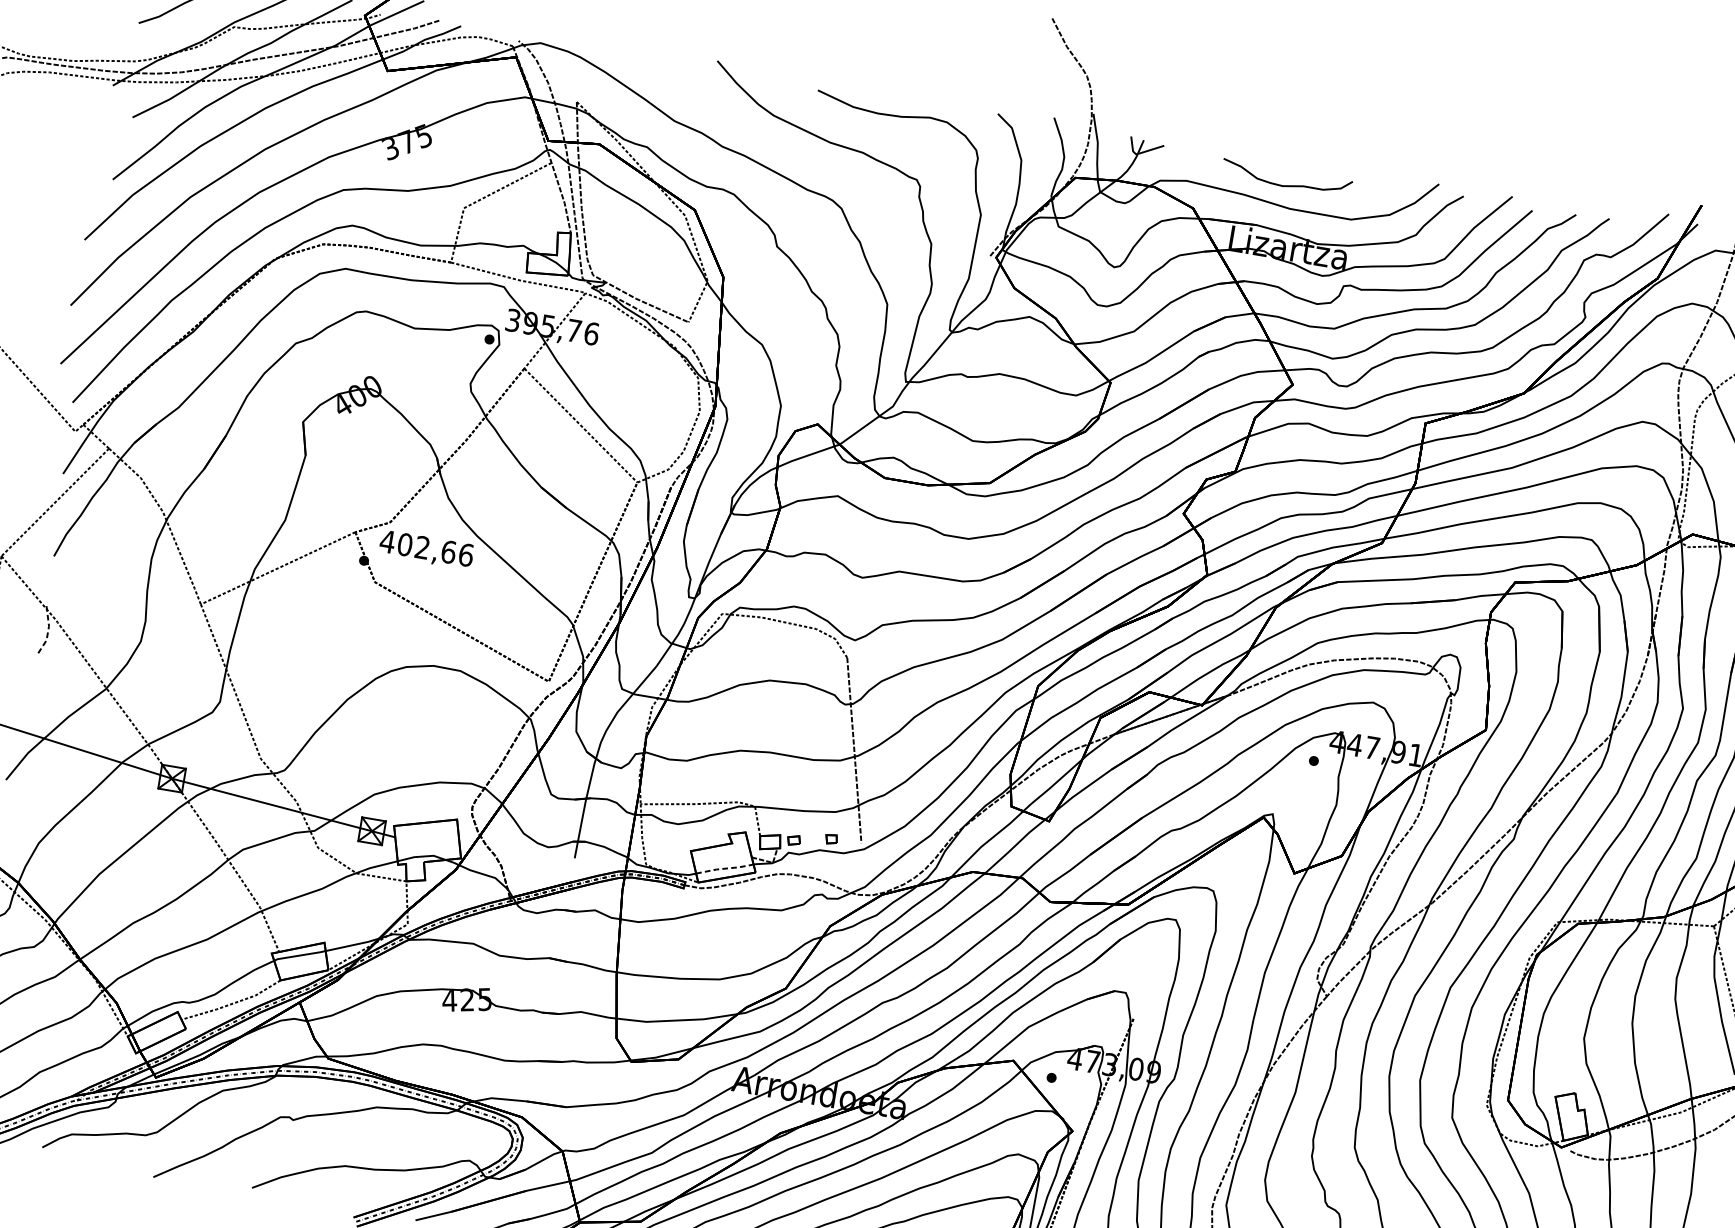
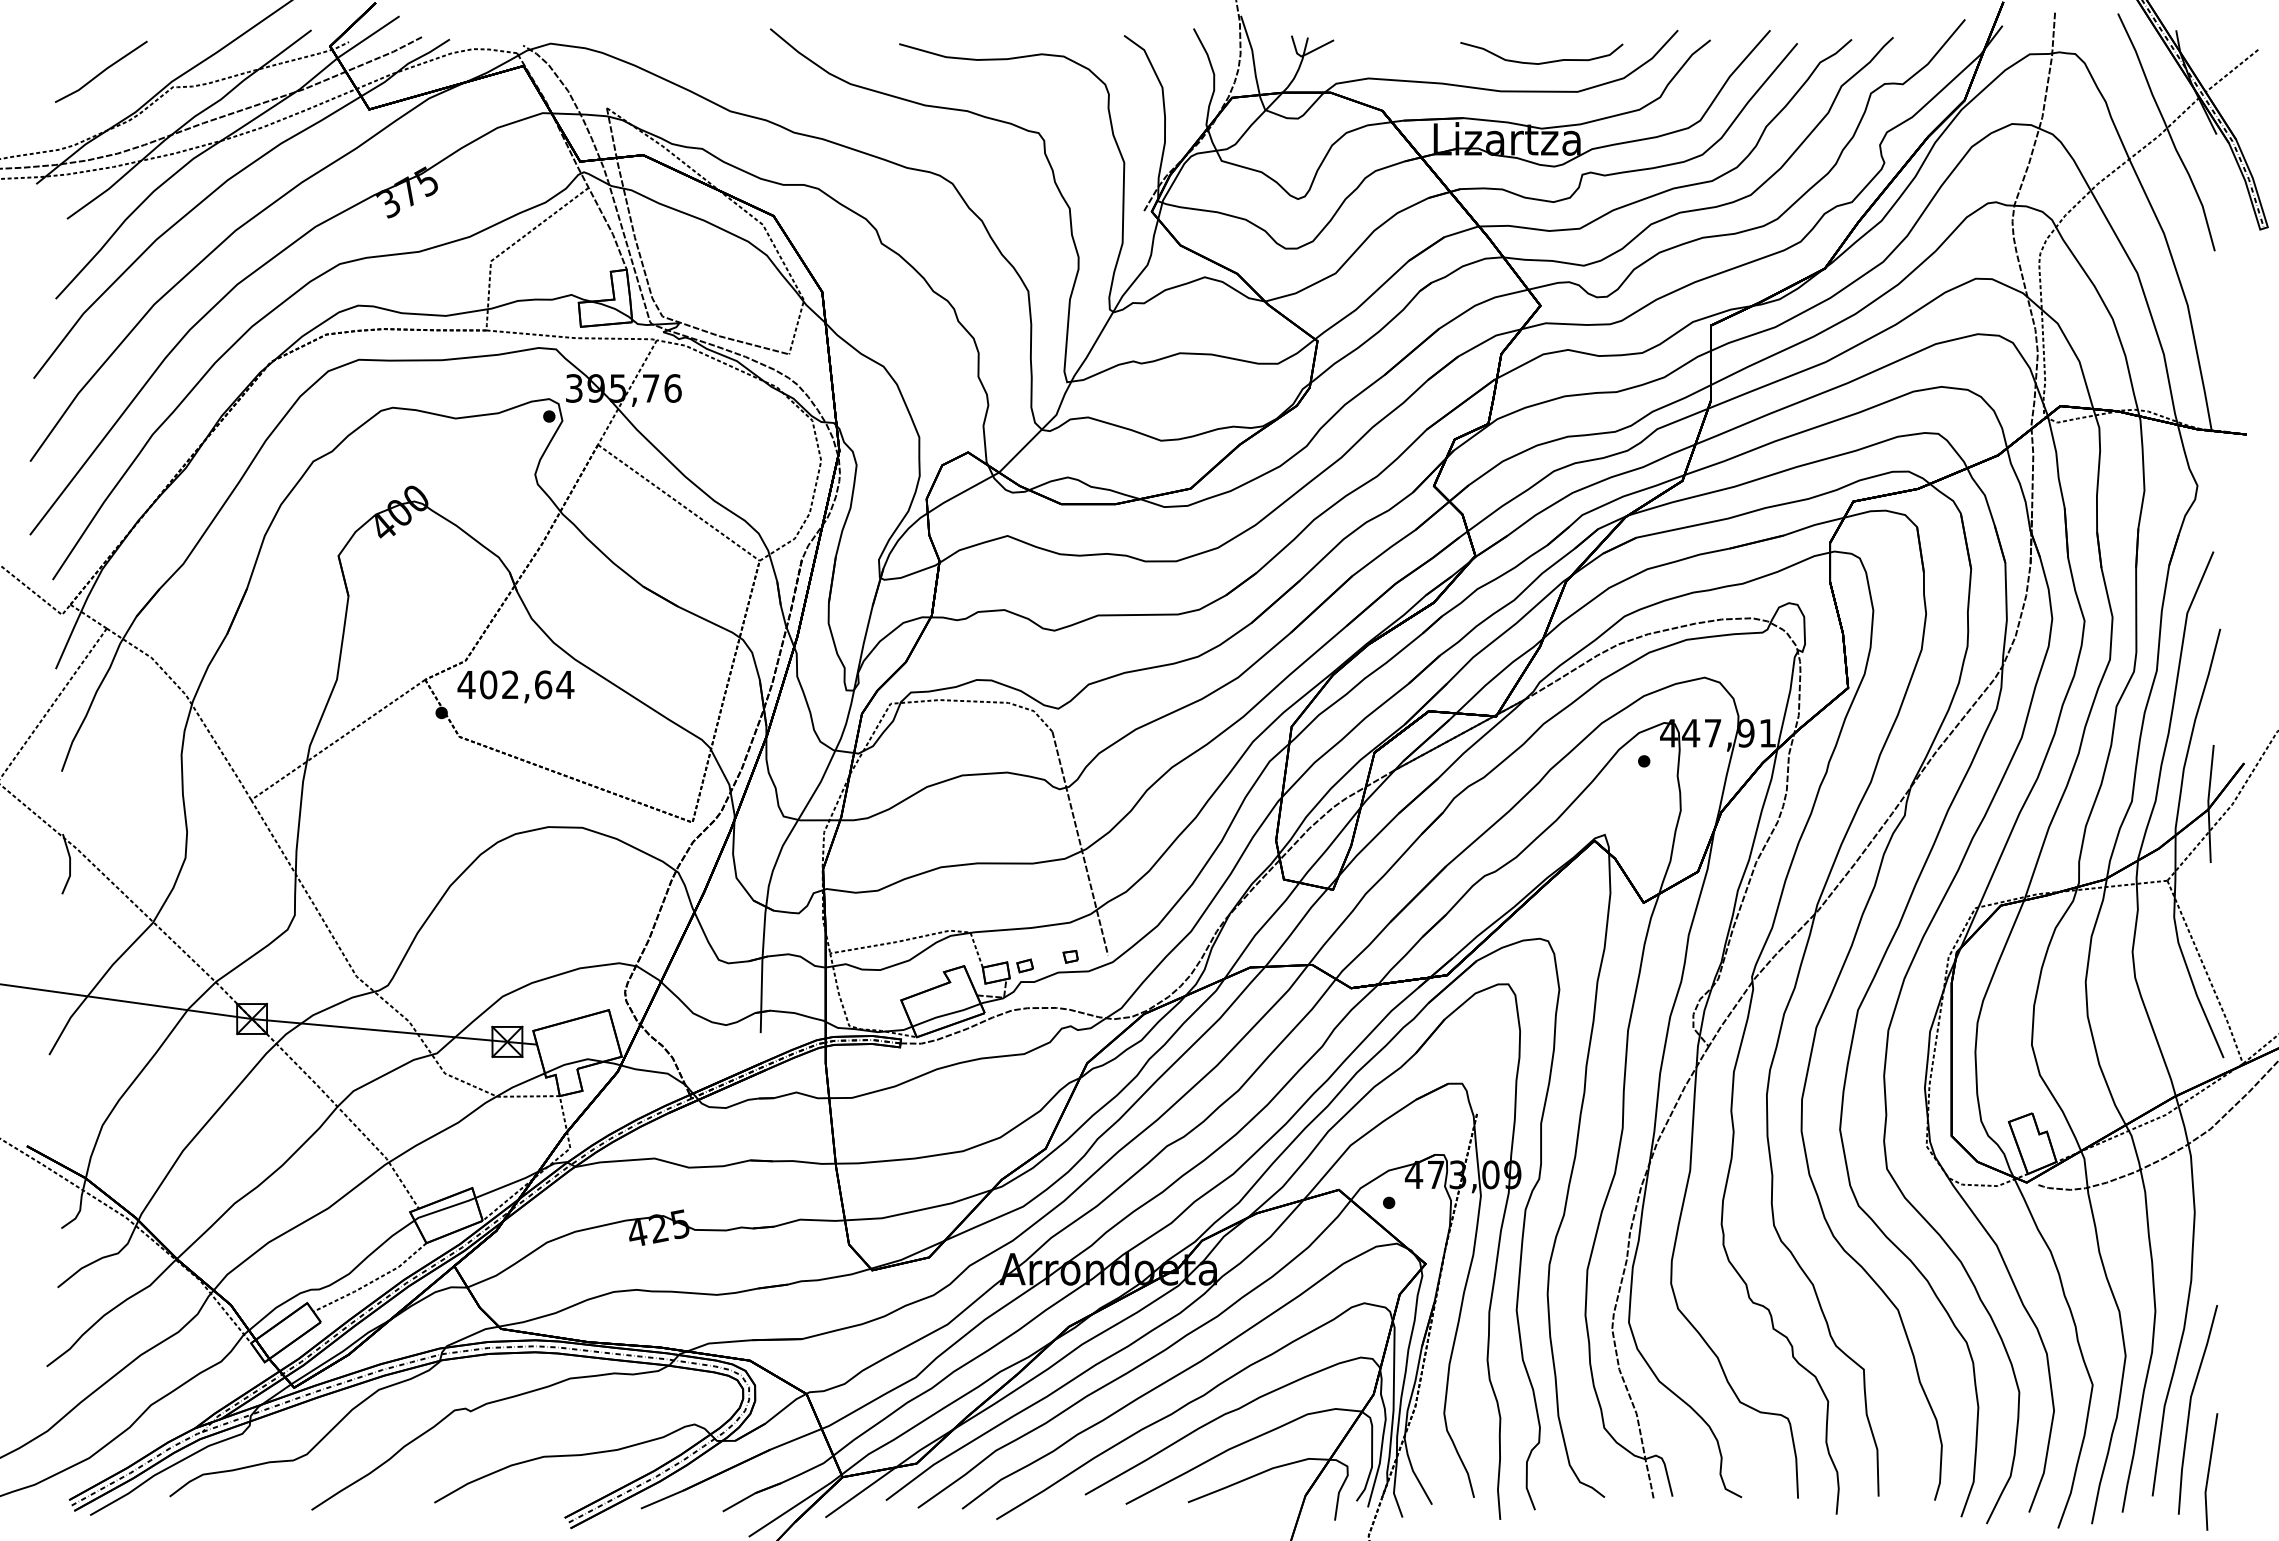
curve: (1285, 185) -> (1541, 62), moved
text: (466, 554) -> (565, 684), 402,66 -> 402,64
line: (48, 631) -> (70, 864), dashed -> solid
line: (724, 868) -> (946, 1014), dashed -> solid

